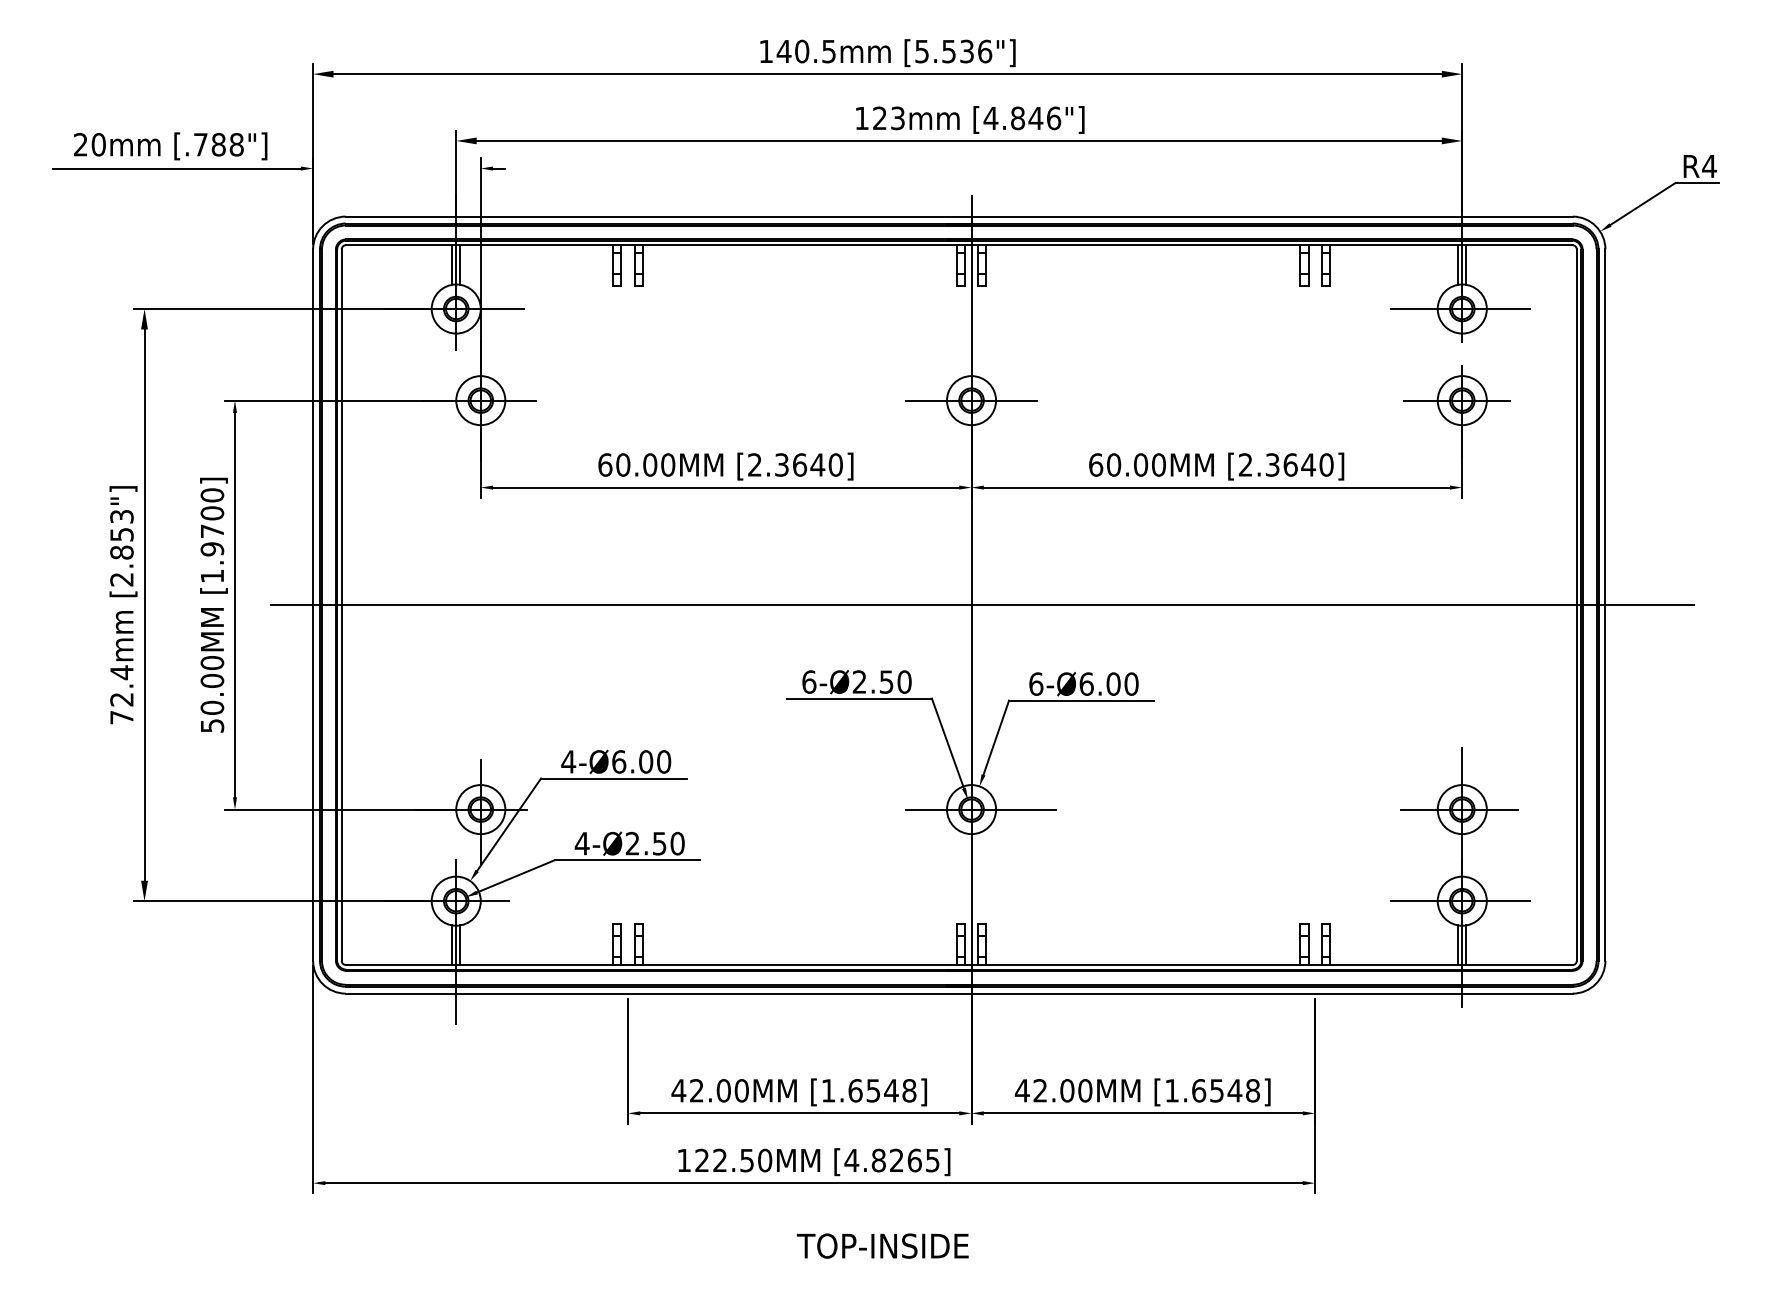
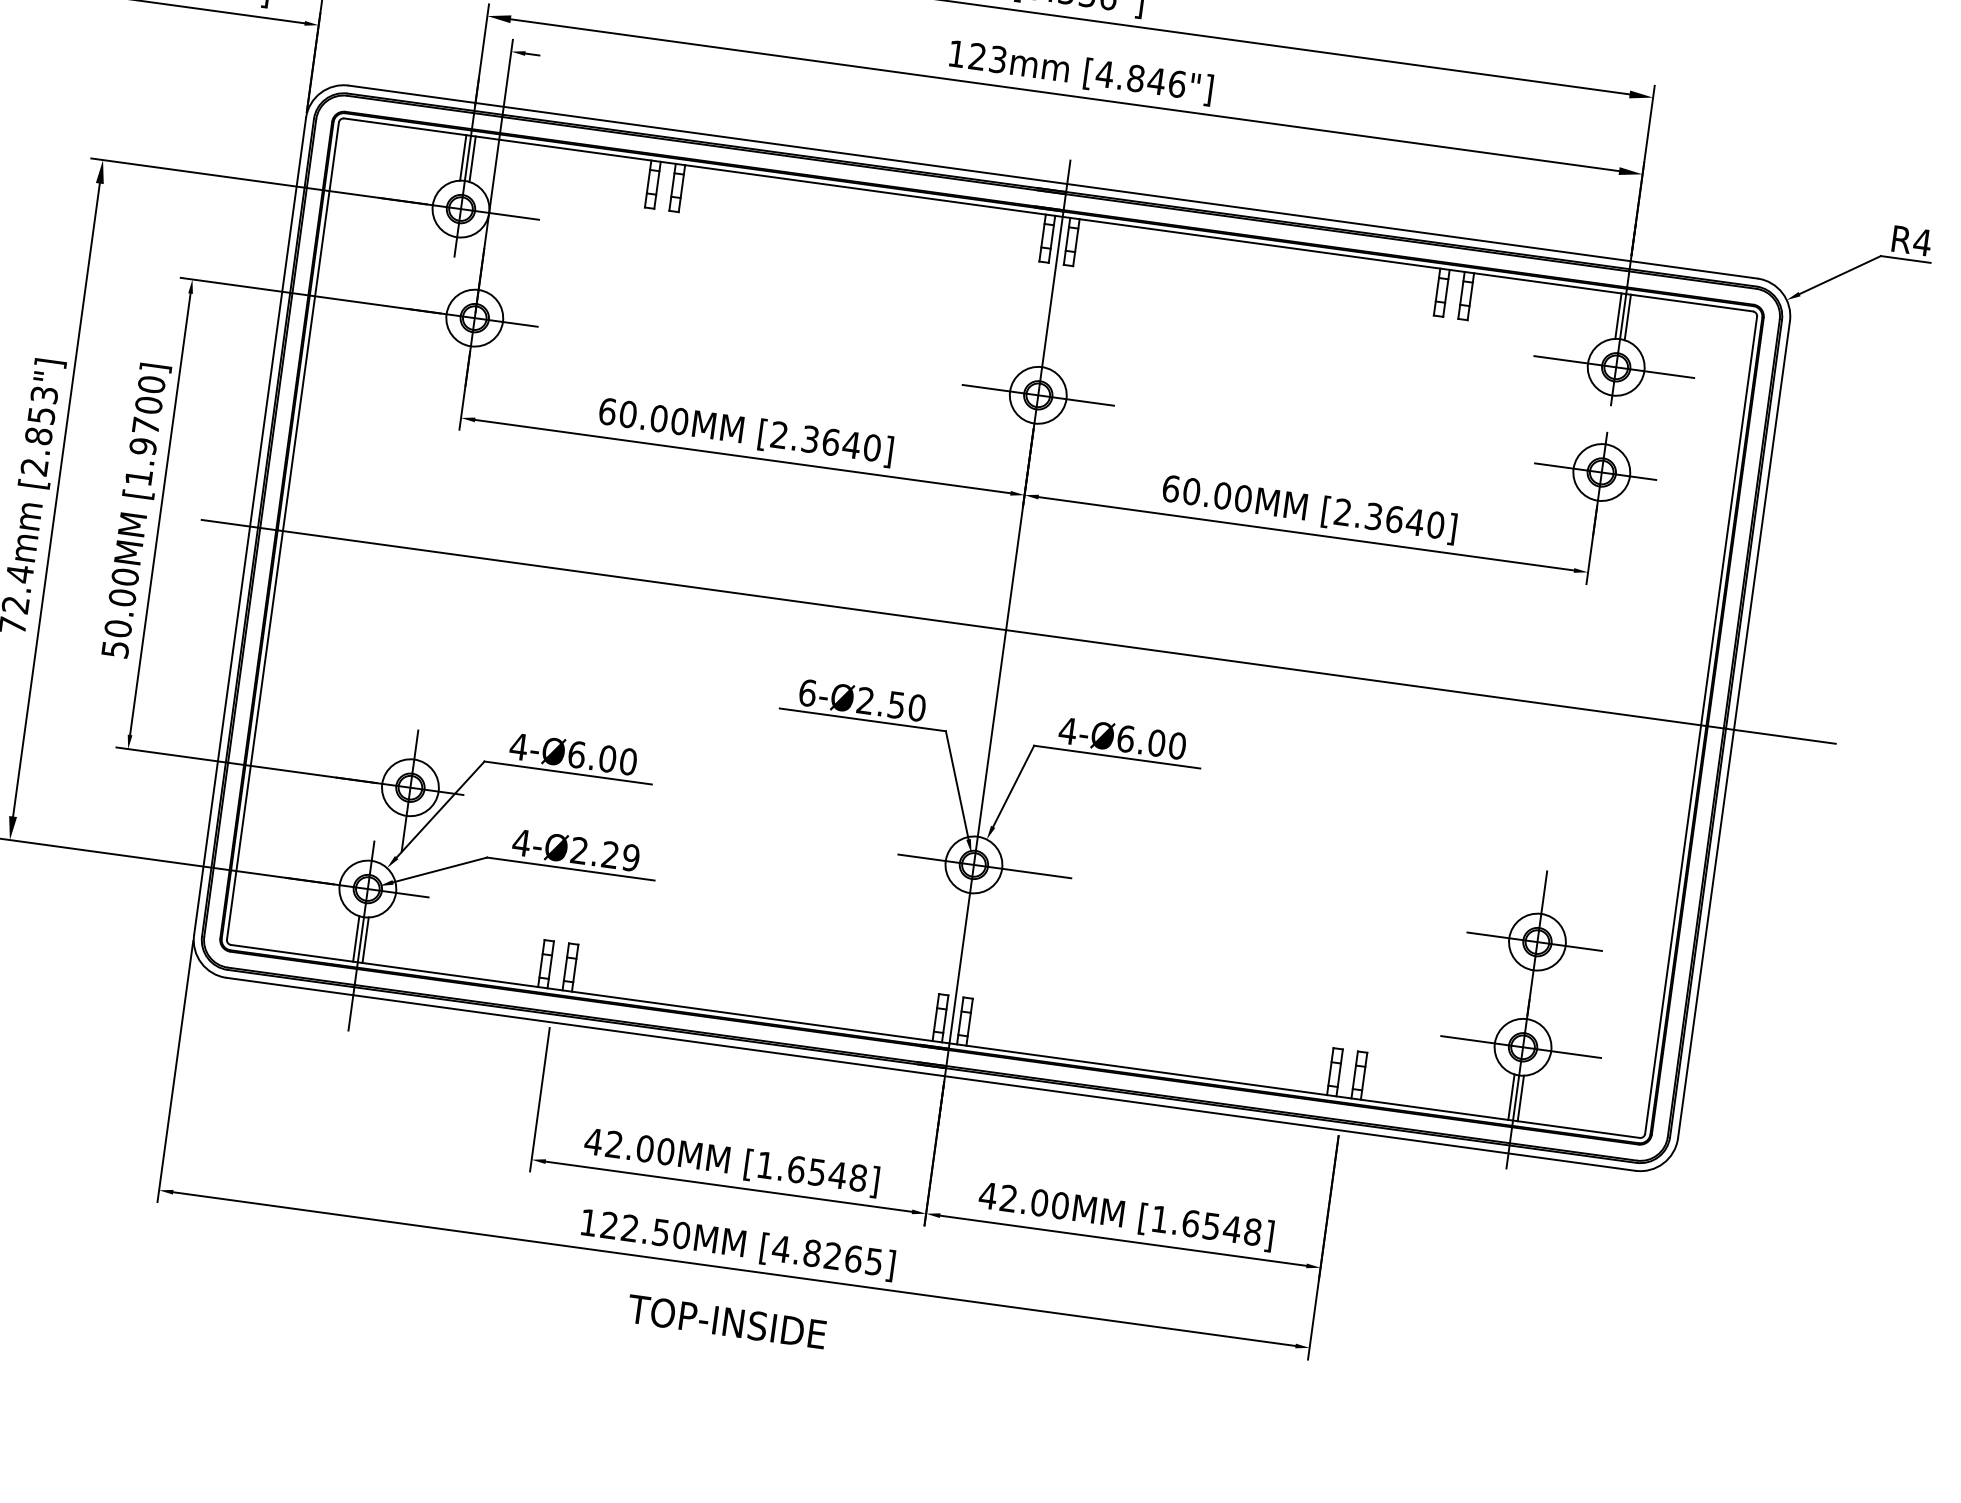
text: (1035, 683) -> (1067, 730), 6-Ø6.00 -> 4-Ø6.00
text: (668, 843) -> (620, 856), 4-Ø2.50 -> 4-Ø2.29
text: (882, 1245) -> (726, 1321), moved

